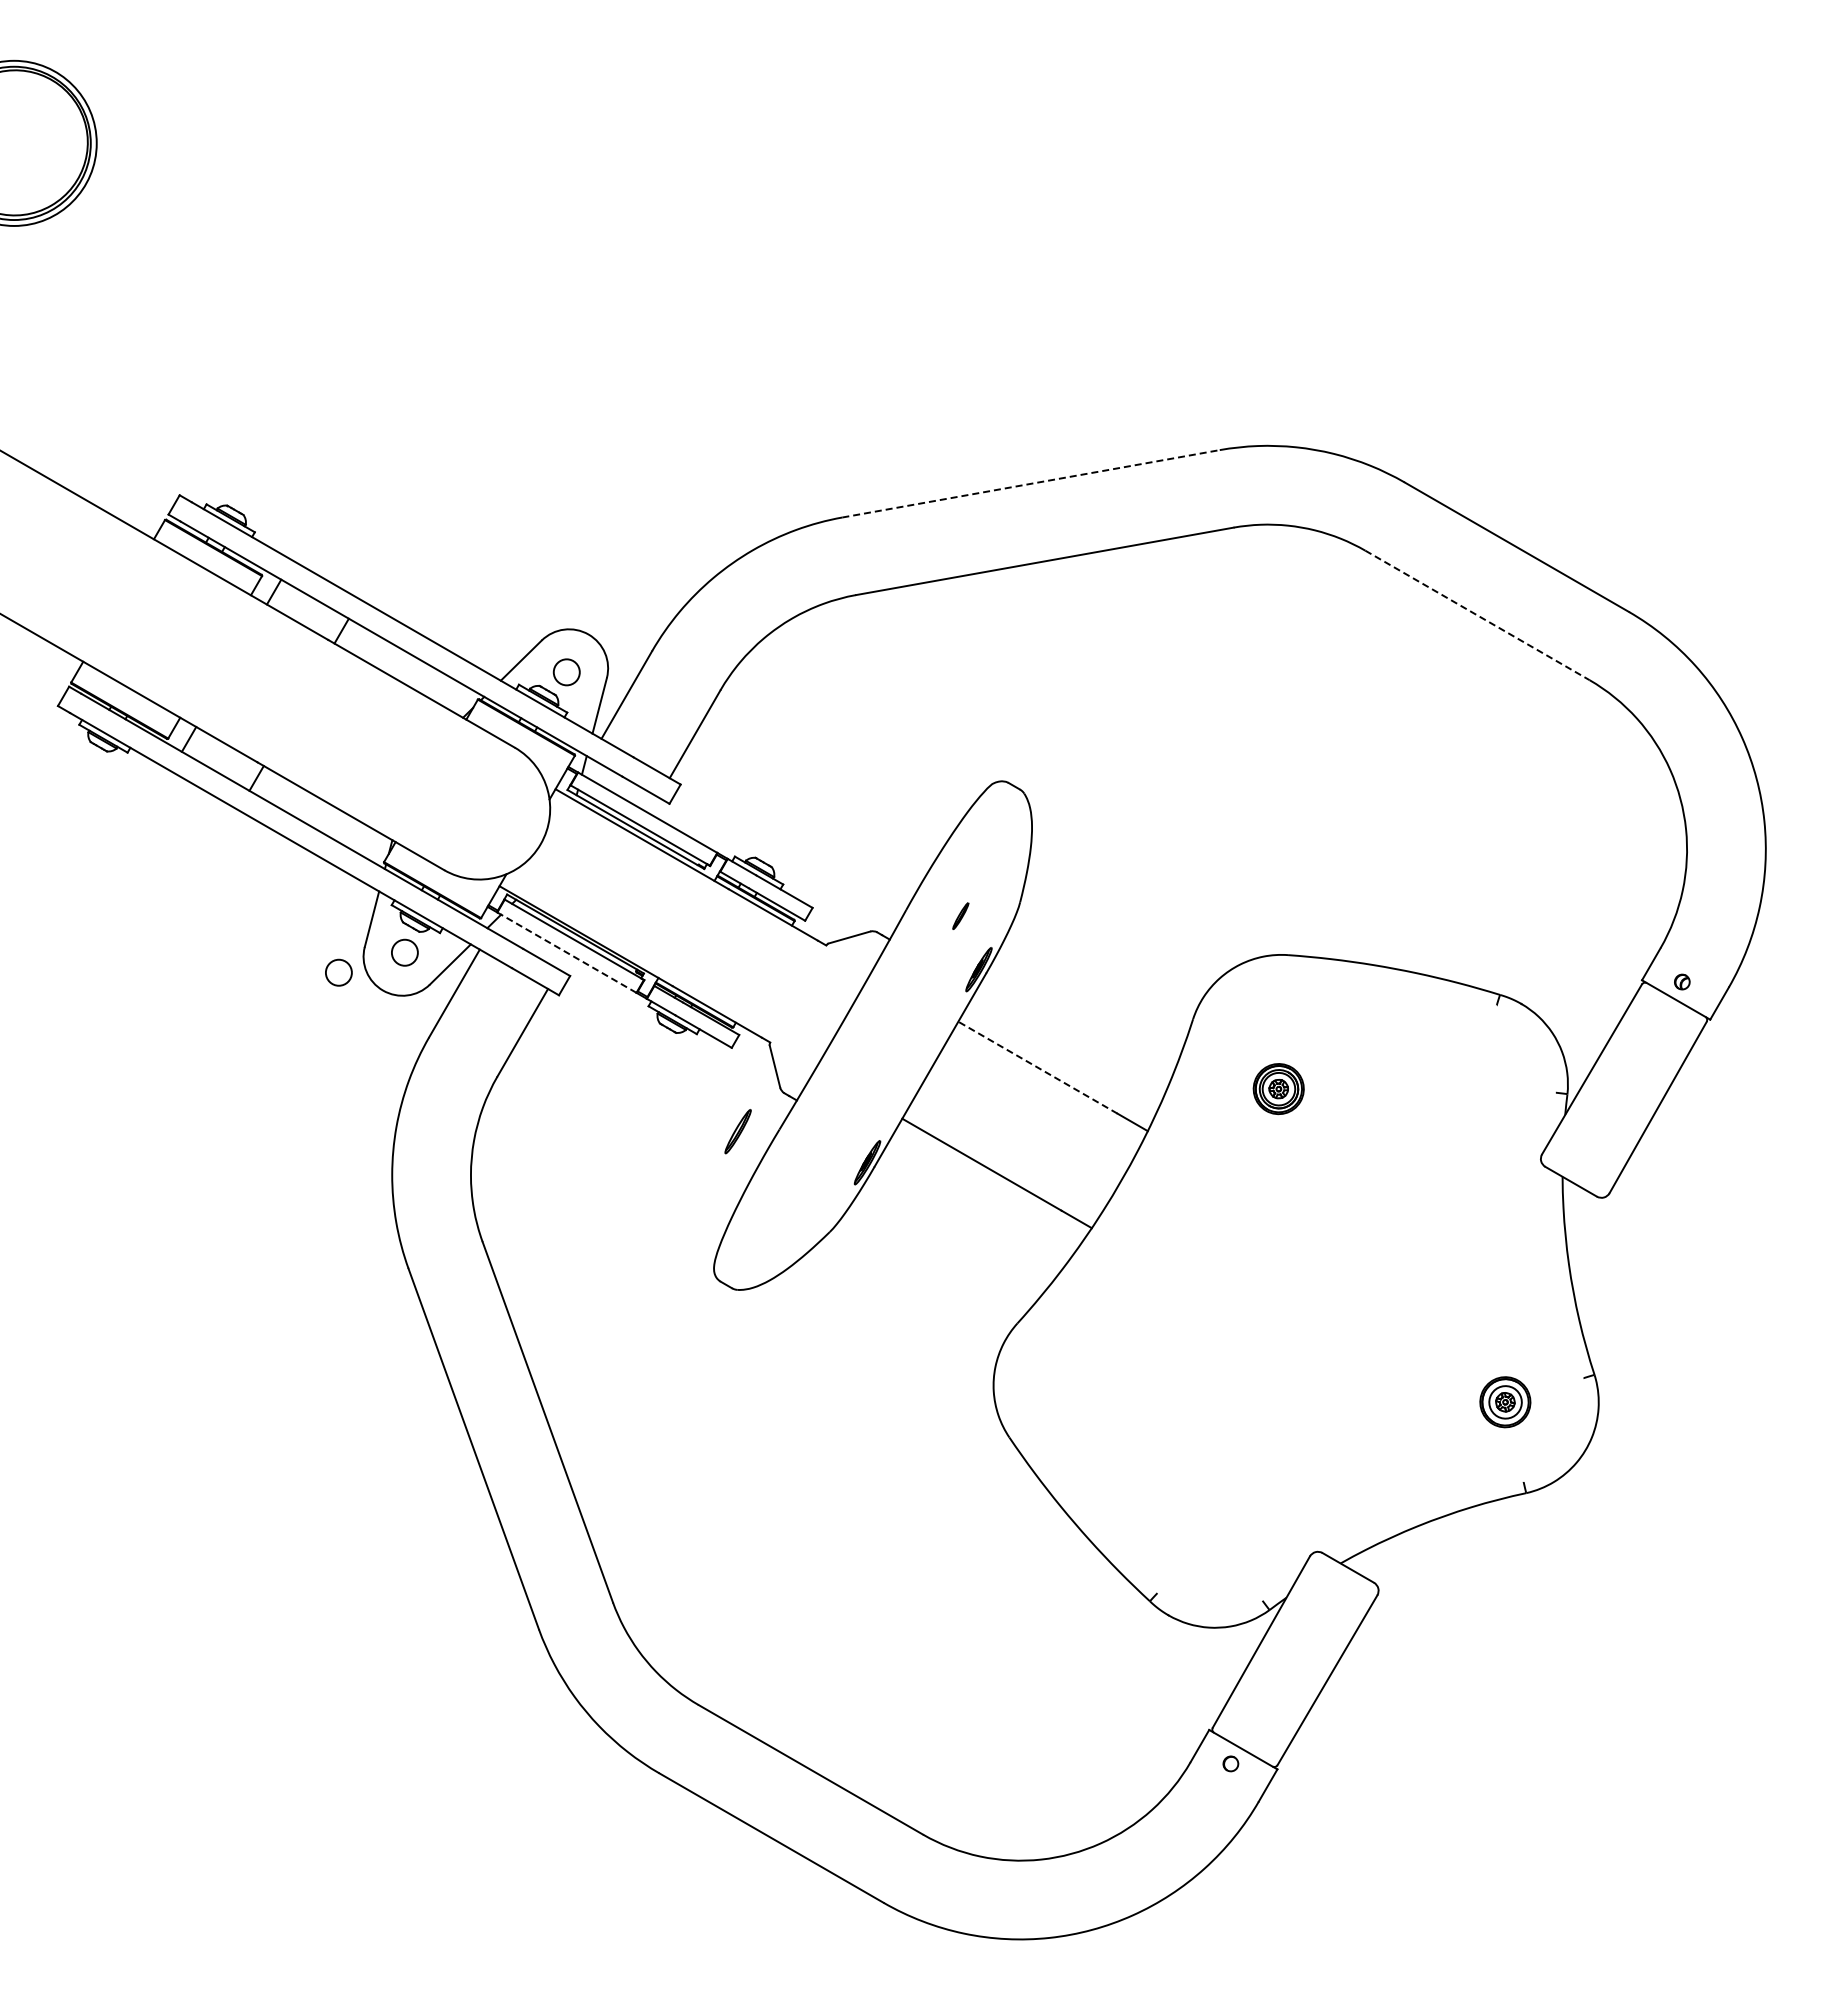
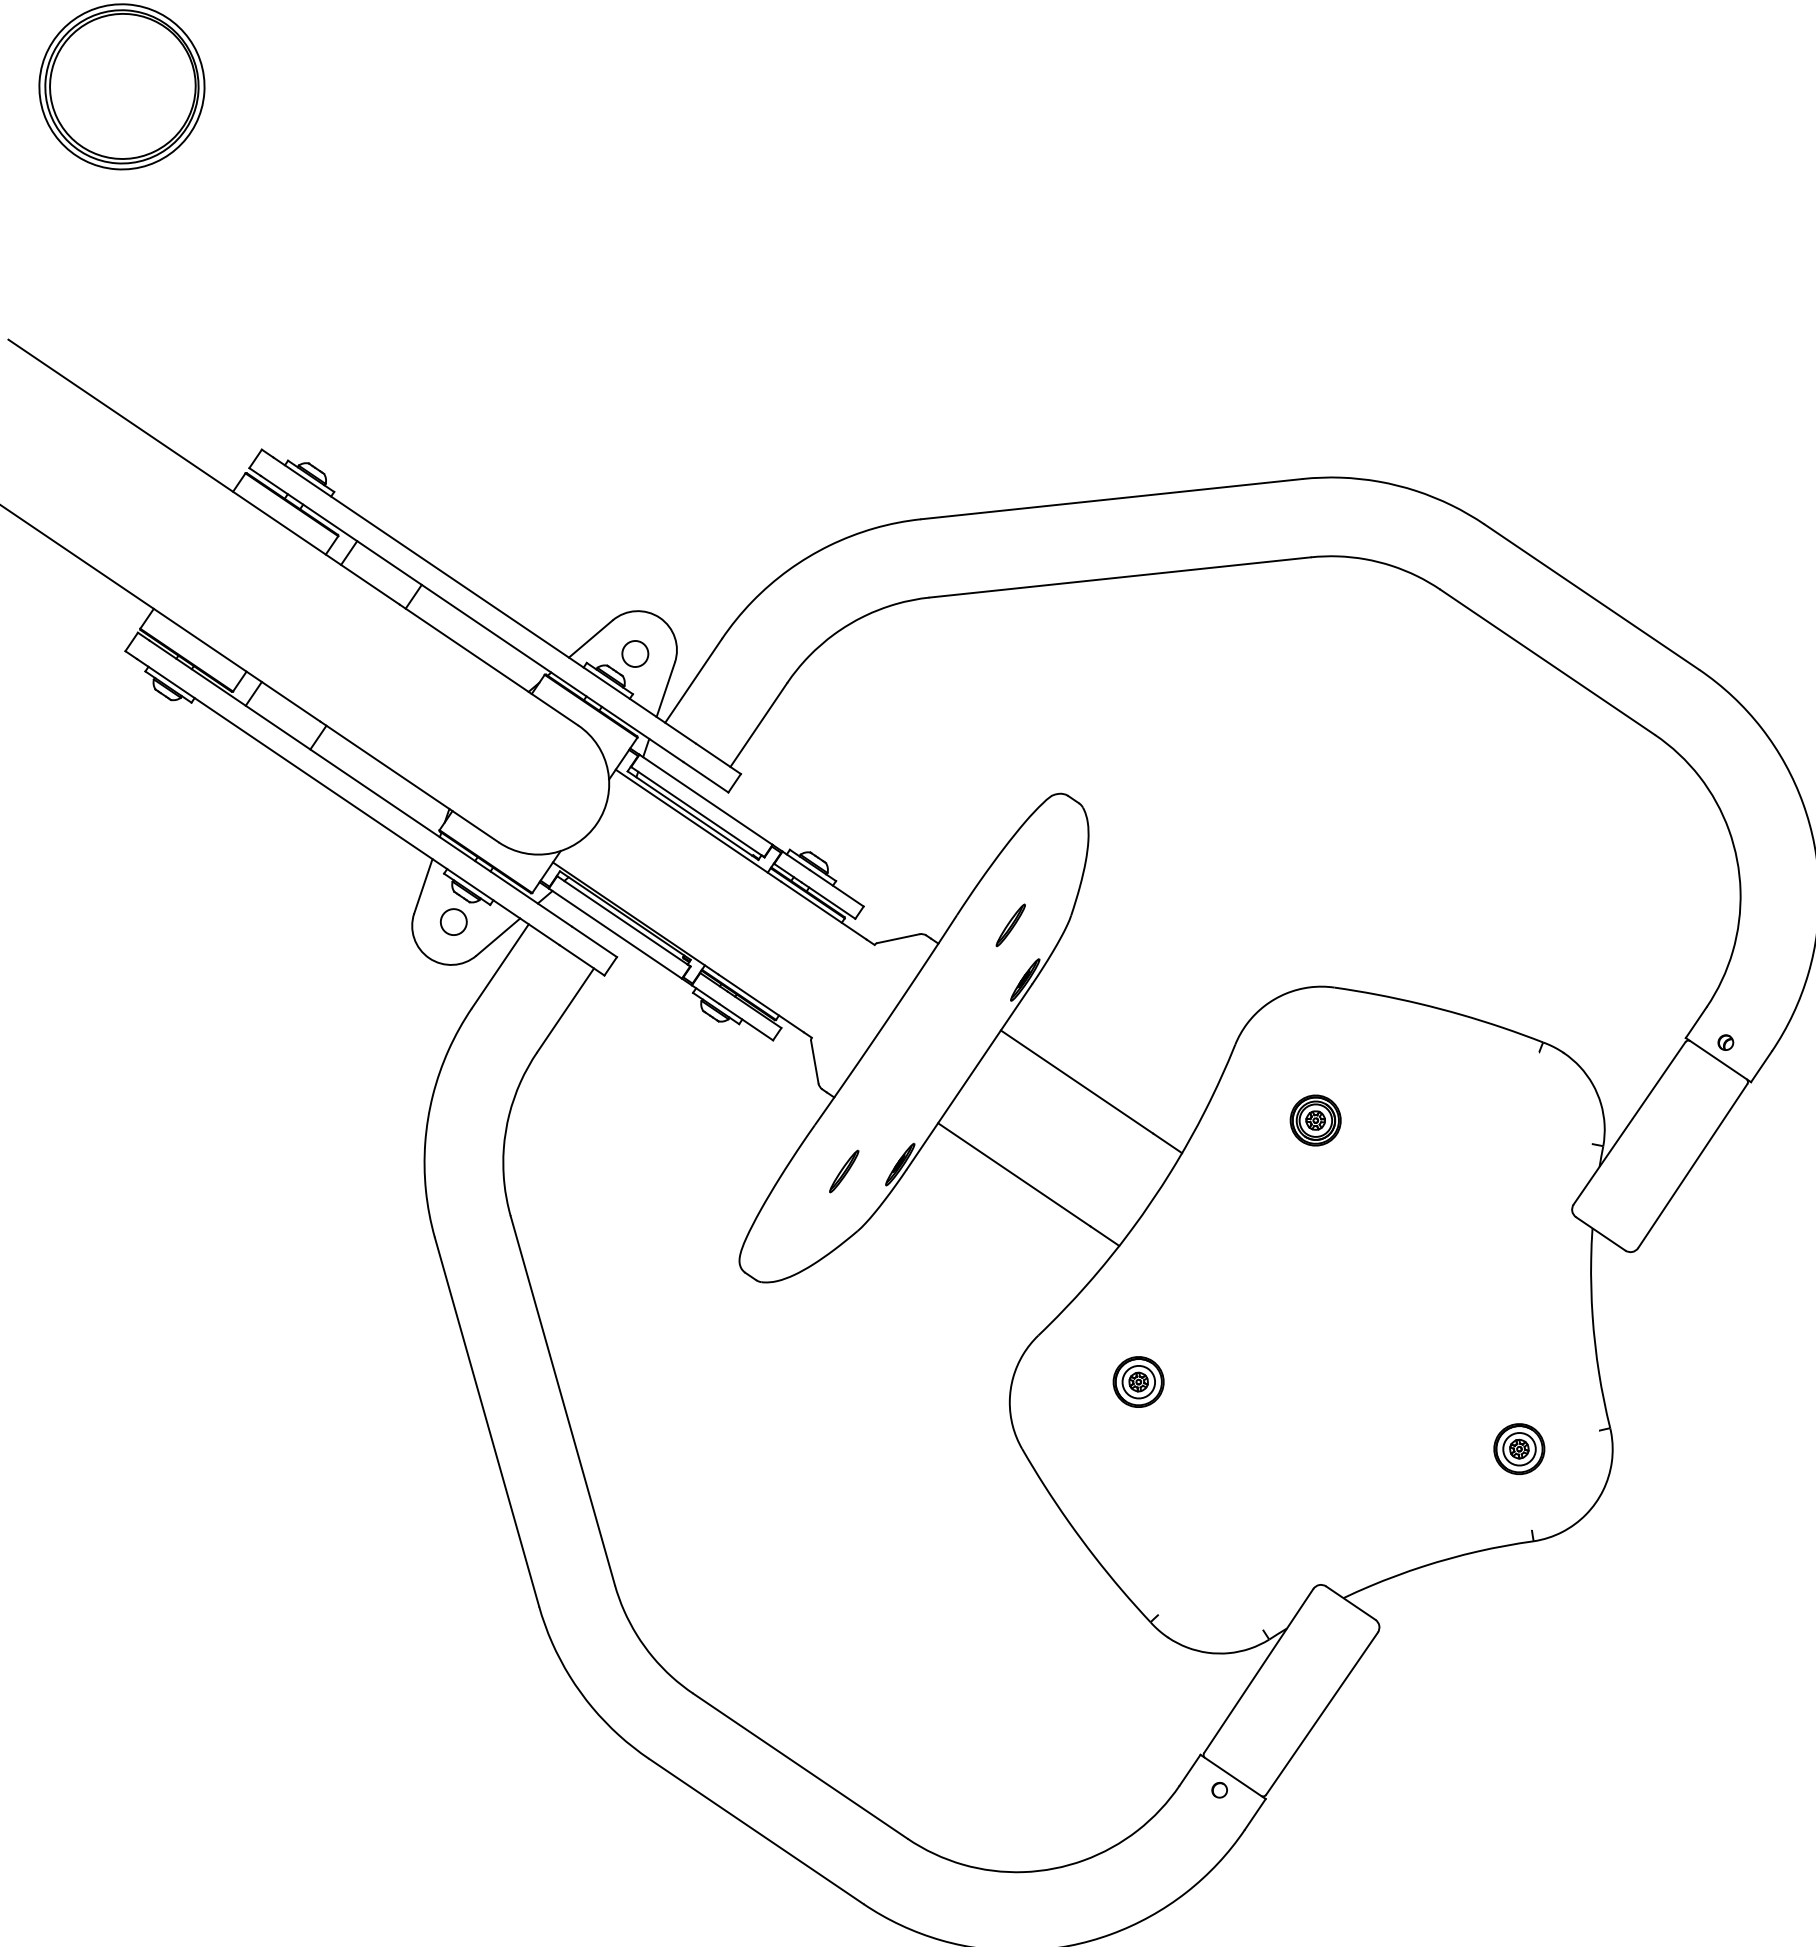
line: (1031, 483) -> (1112, 498), dashed -> solid
line: (1477, 615) -> (1547, 662), dashed -> solid
part: (960, 915) -> (1010, 924), size x1.67
line: (566, 952) -> (615, 933), dashed -> solid
circle: (338, 972) -> (386, 937), removed
line: (1037, 1067) -> (1076, 1081), dashed -> solid
part: (737, 1131) -> (843, 1171), moved
part: (1120, 1362) -> (1138, 1381), added

